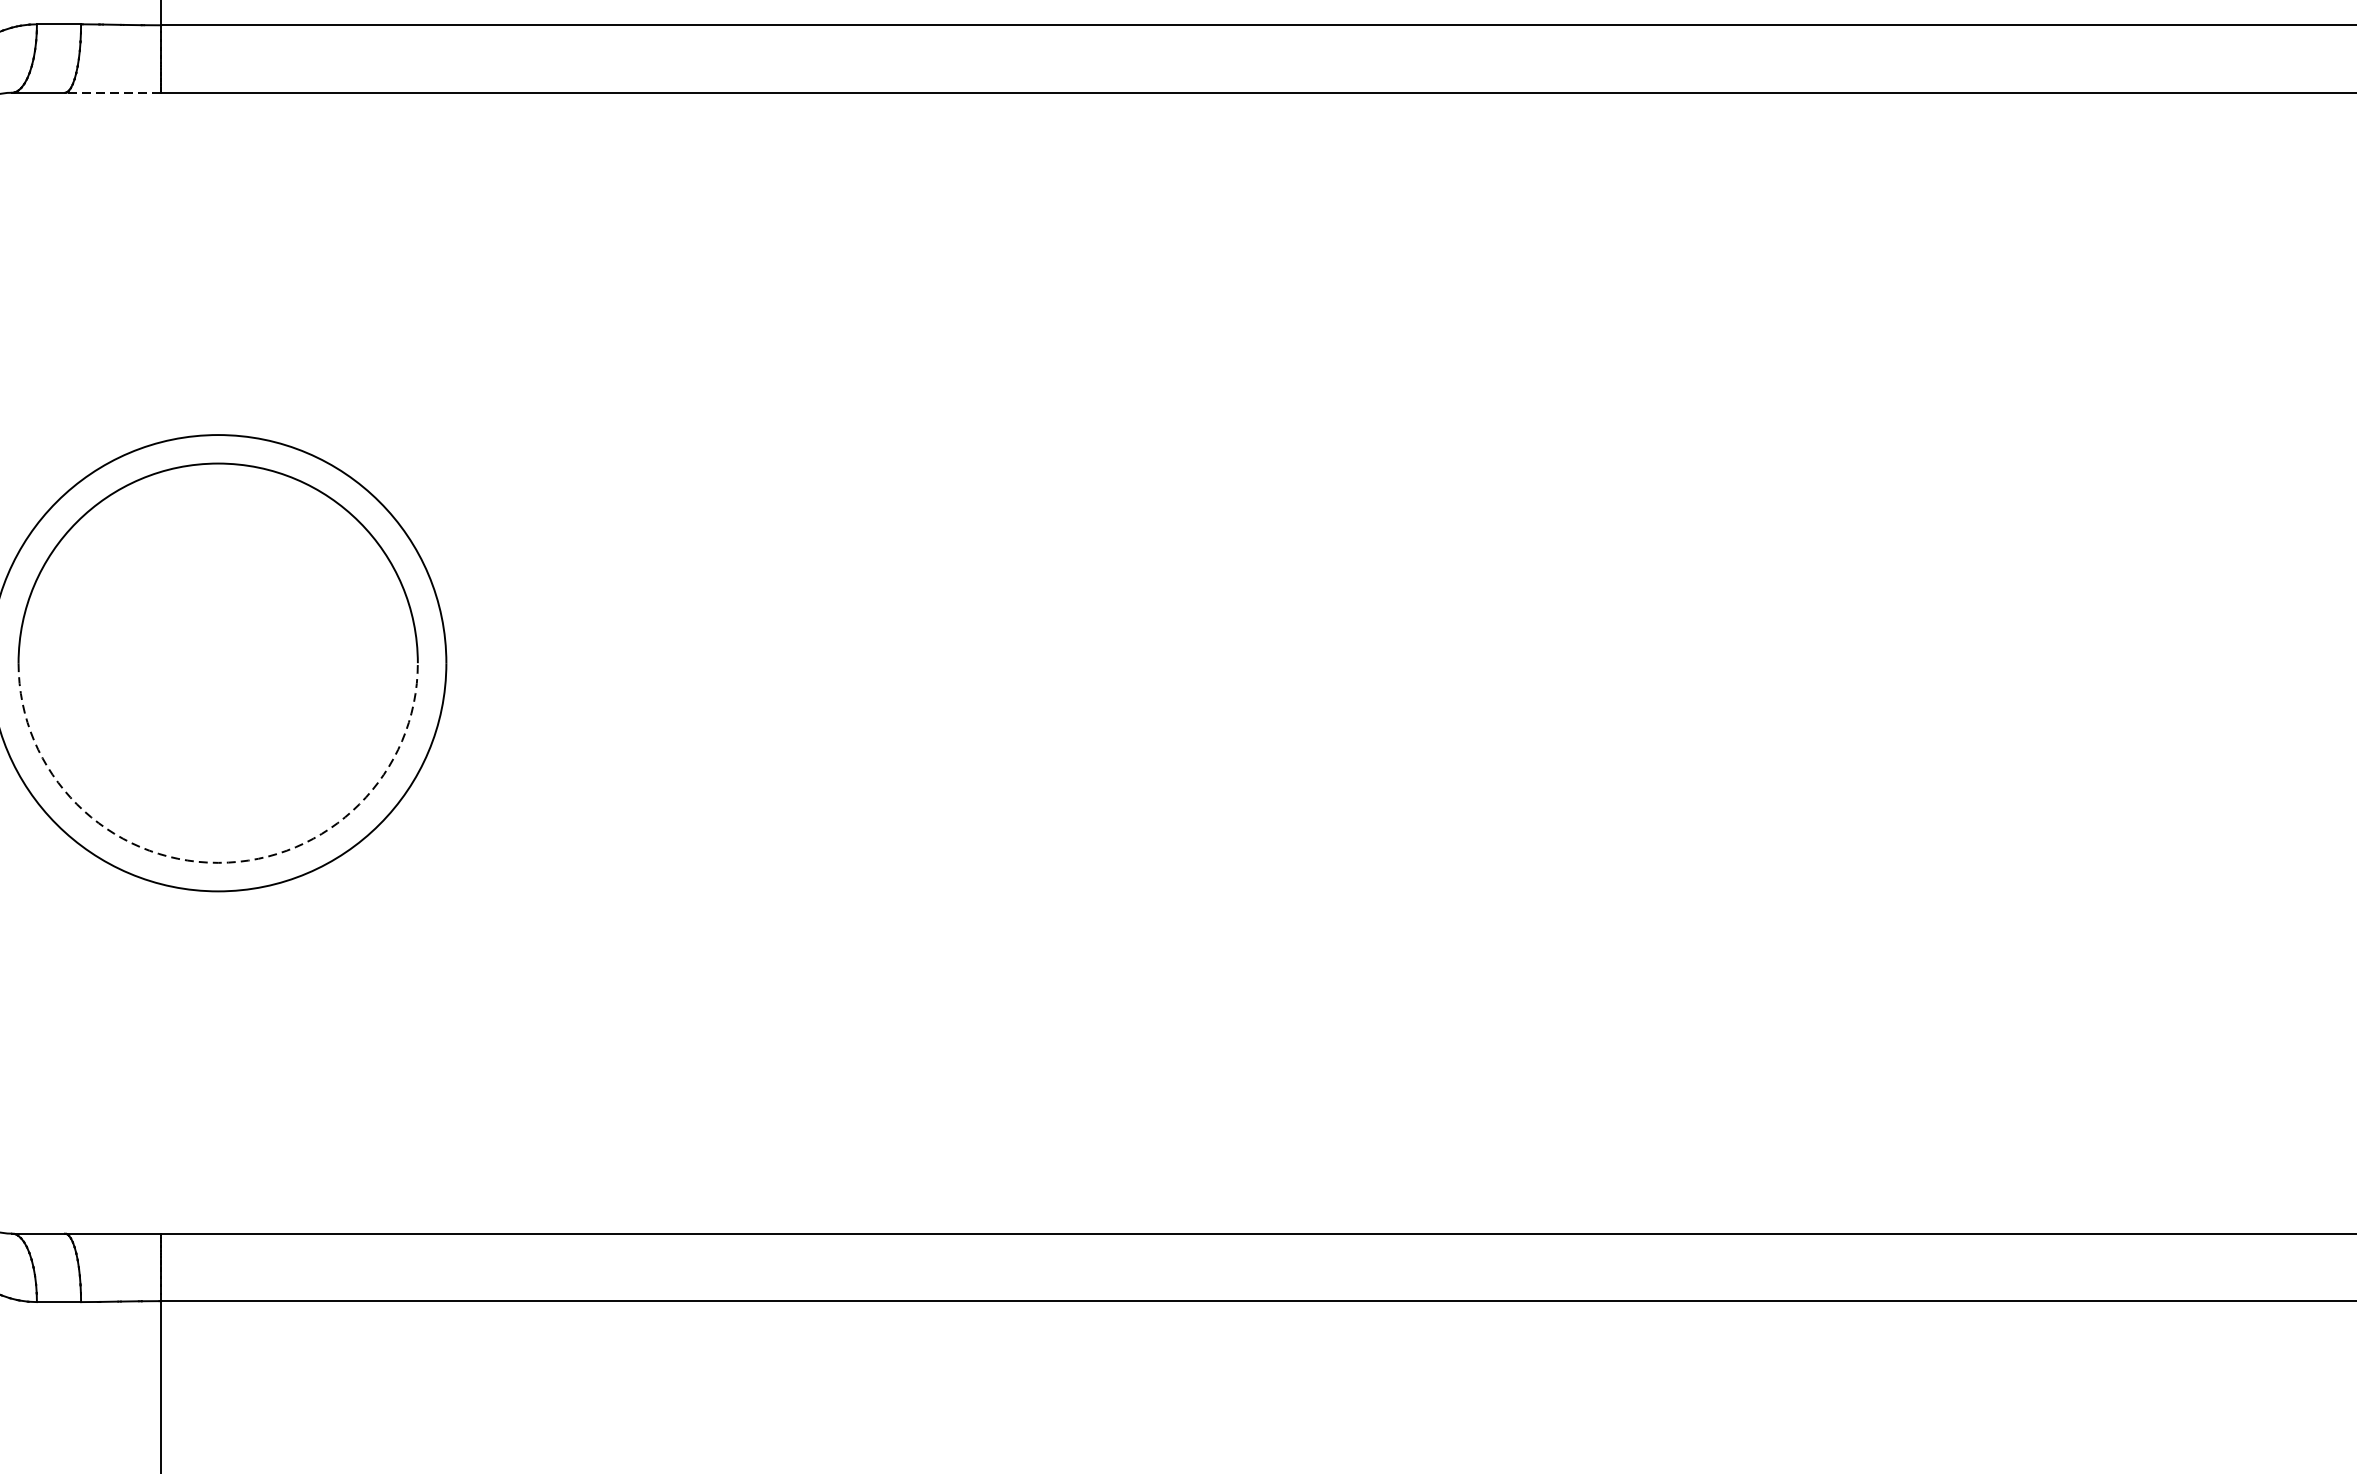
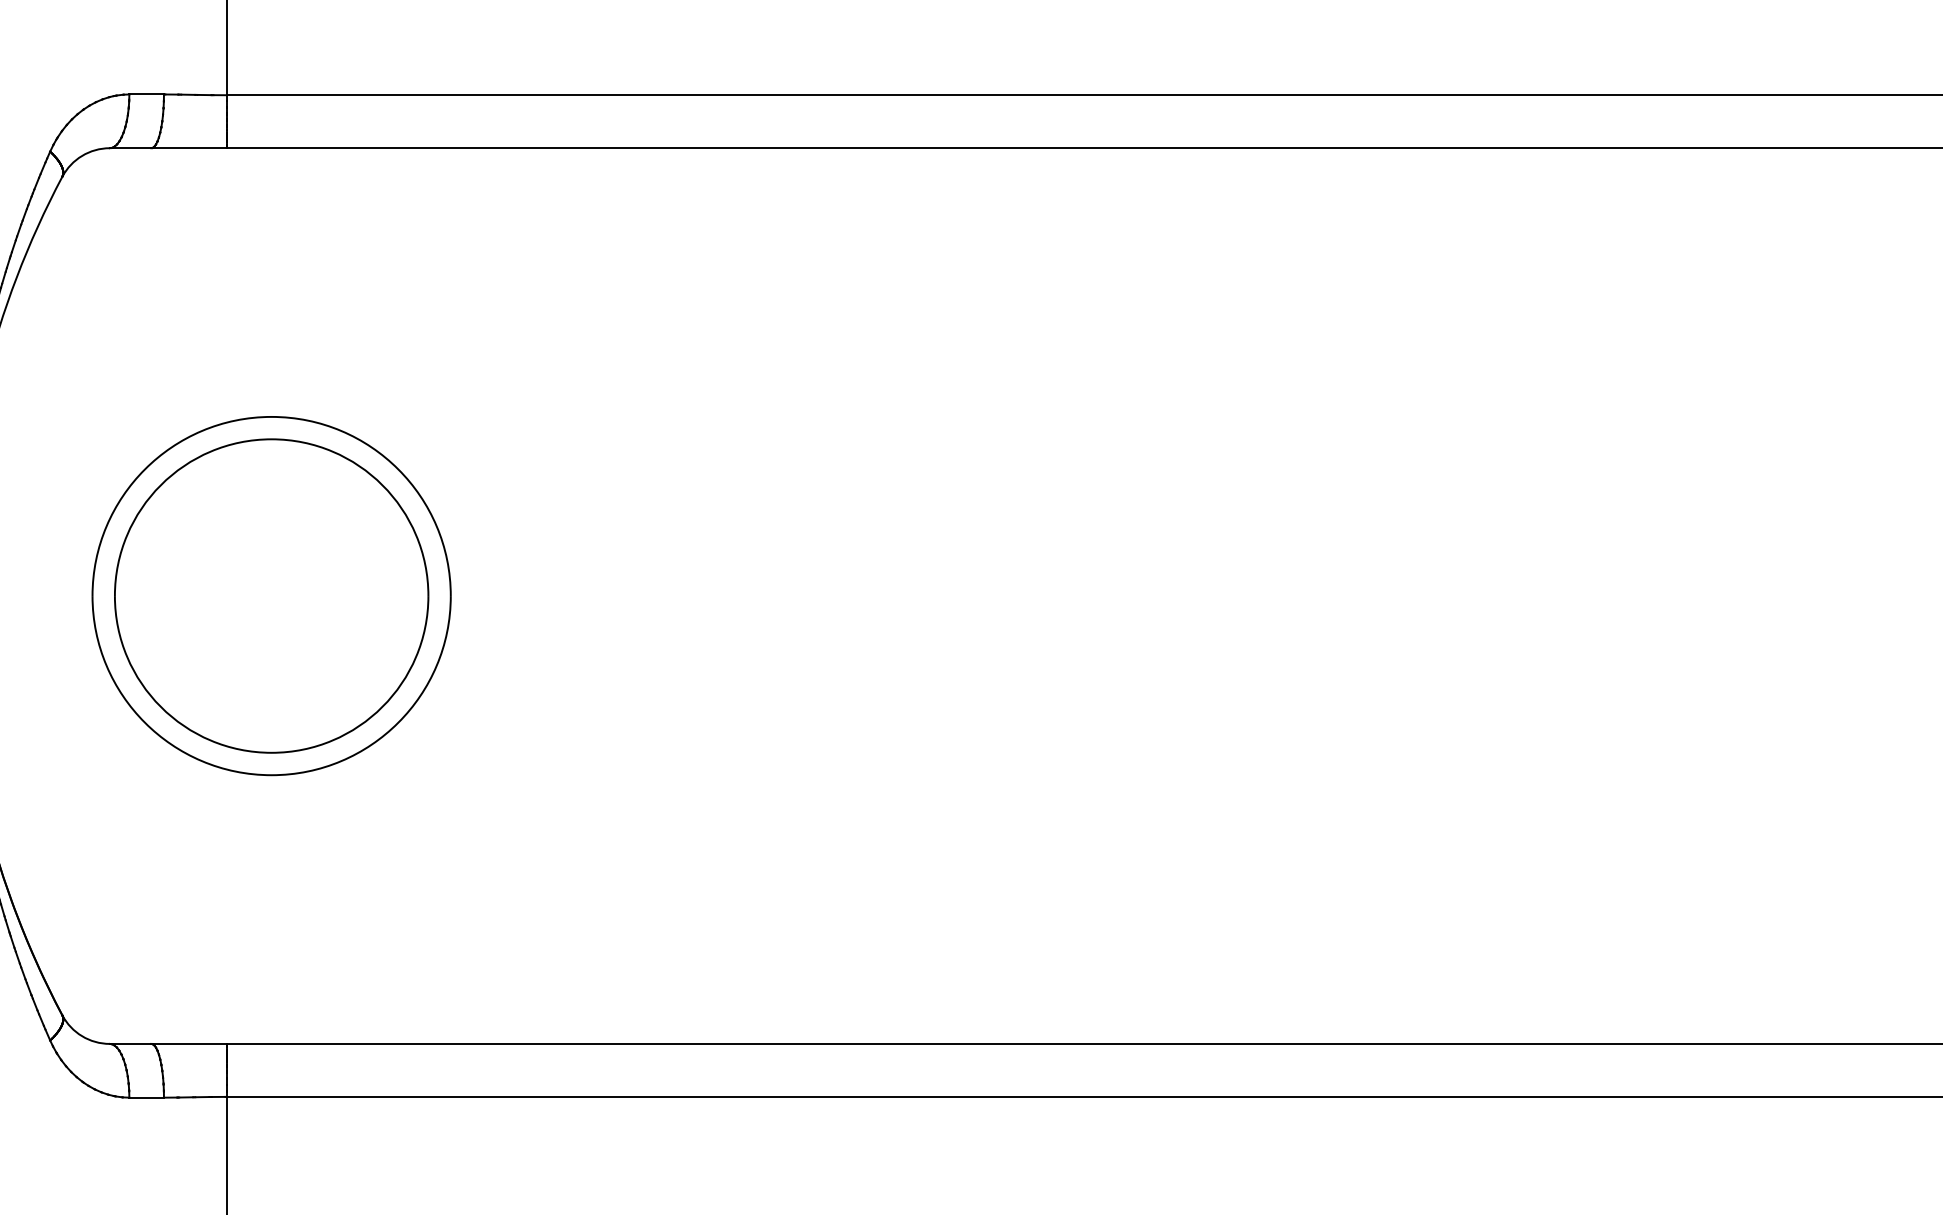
line: (113, 93) -> (189, 148), dashed -> solid
arc: (218, 862) -> (271, 752), dashed -> solid

